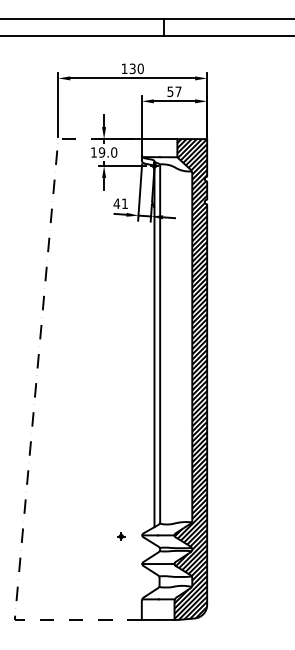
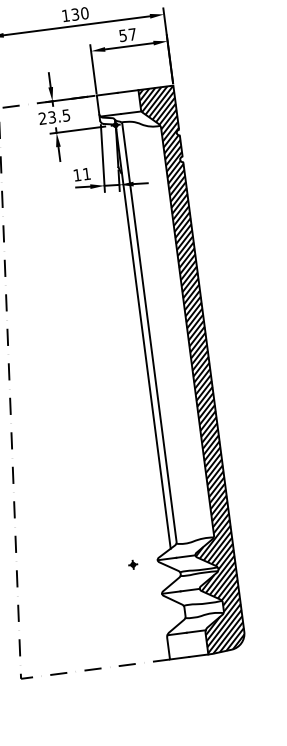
text: (104, 152) -> (55, 116), 19.0 -> 23.5
text: (116, 203) -> (76, 174), 41 -> 11

